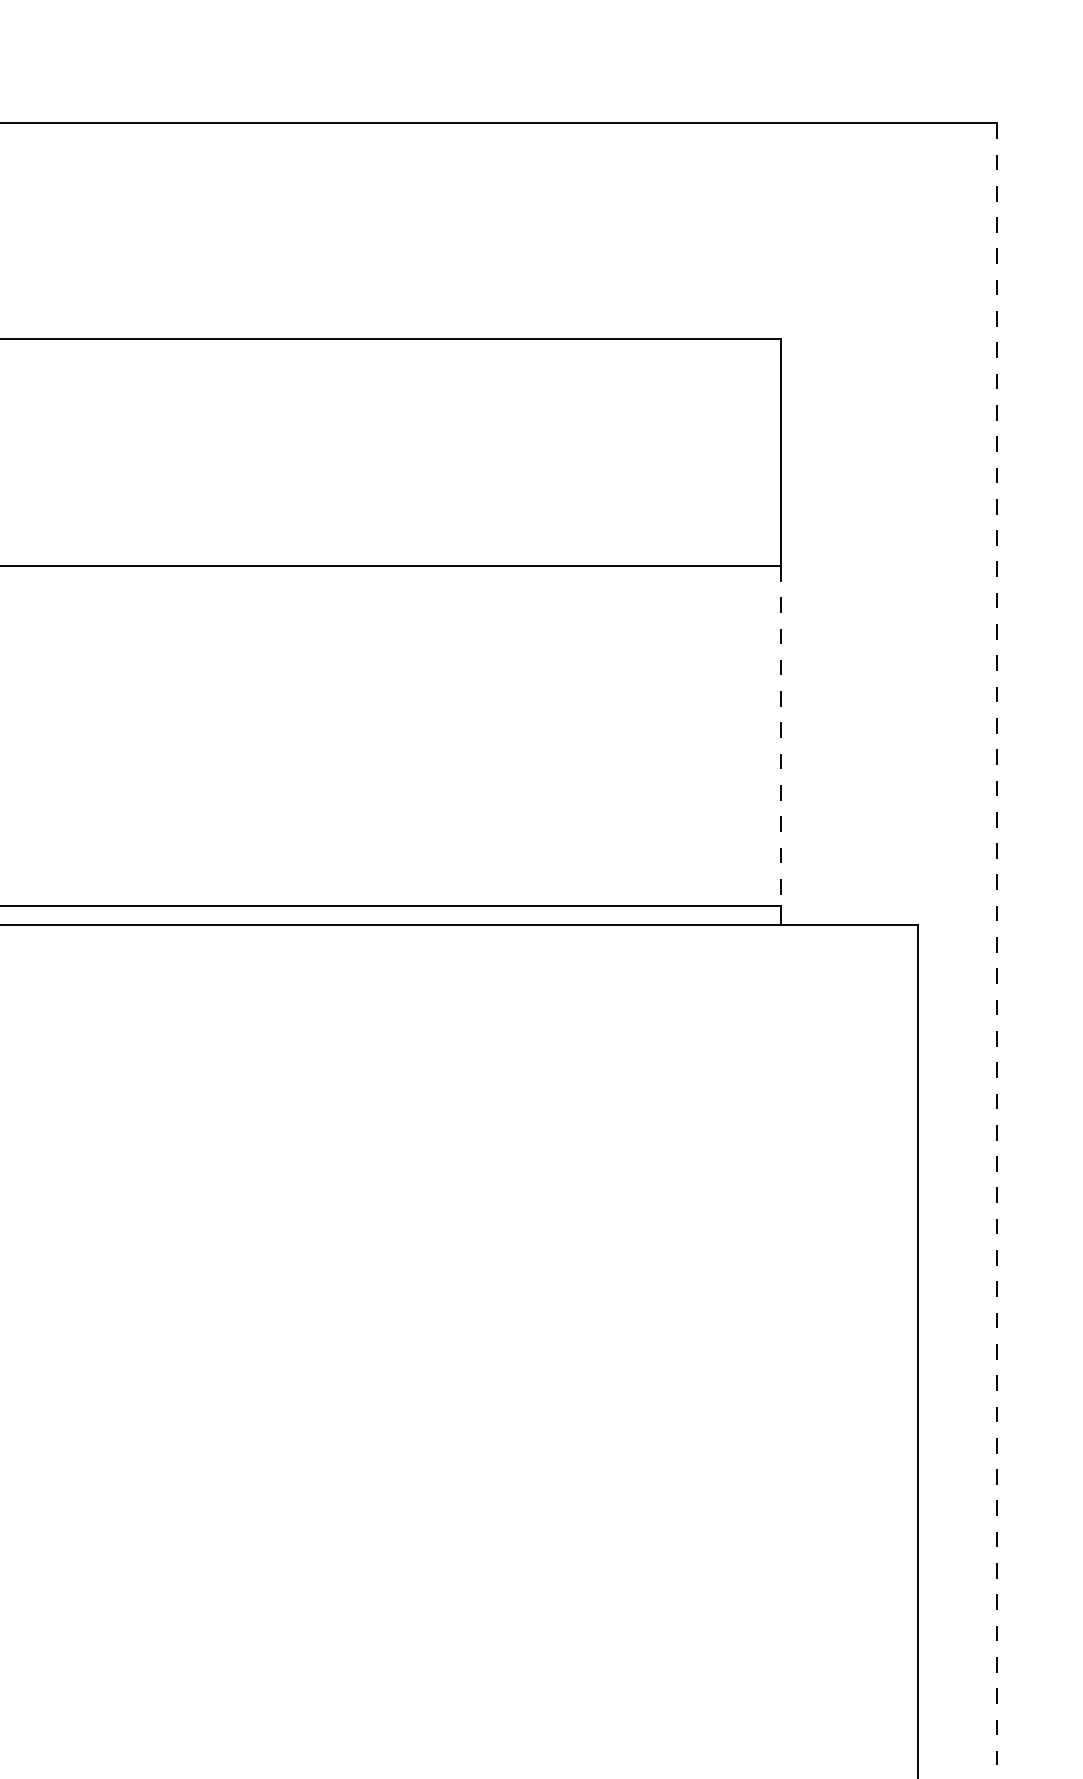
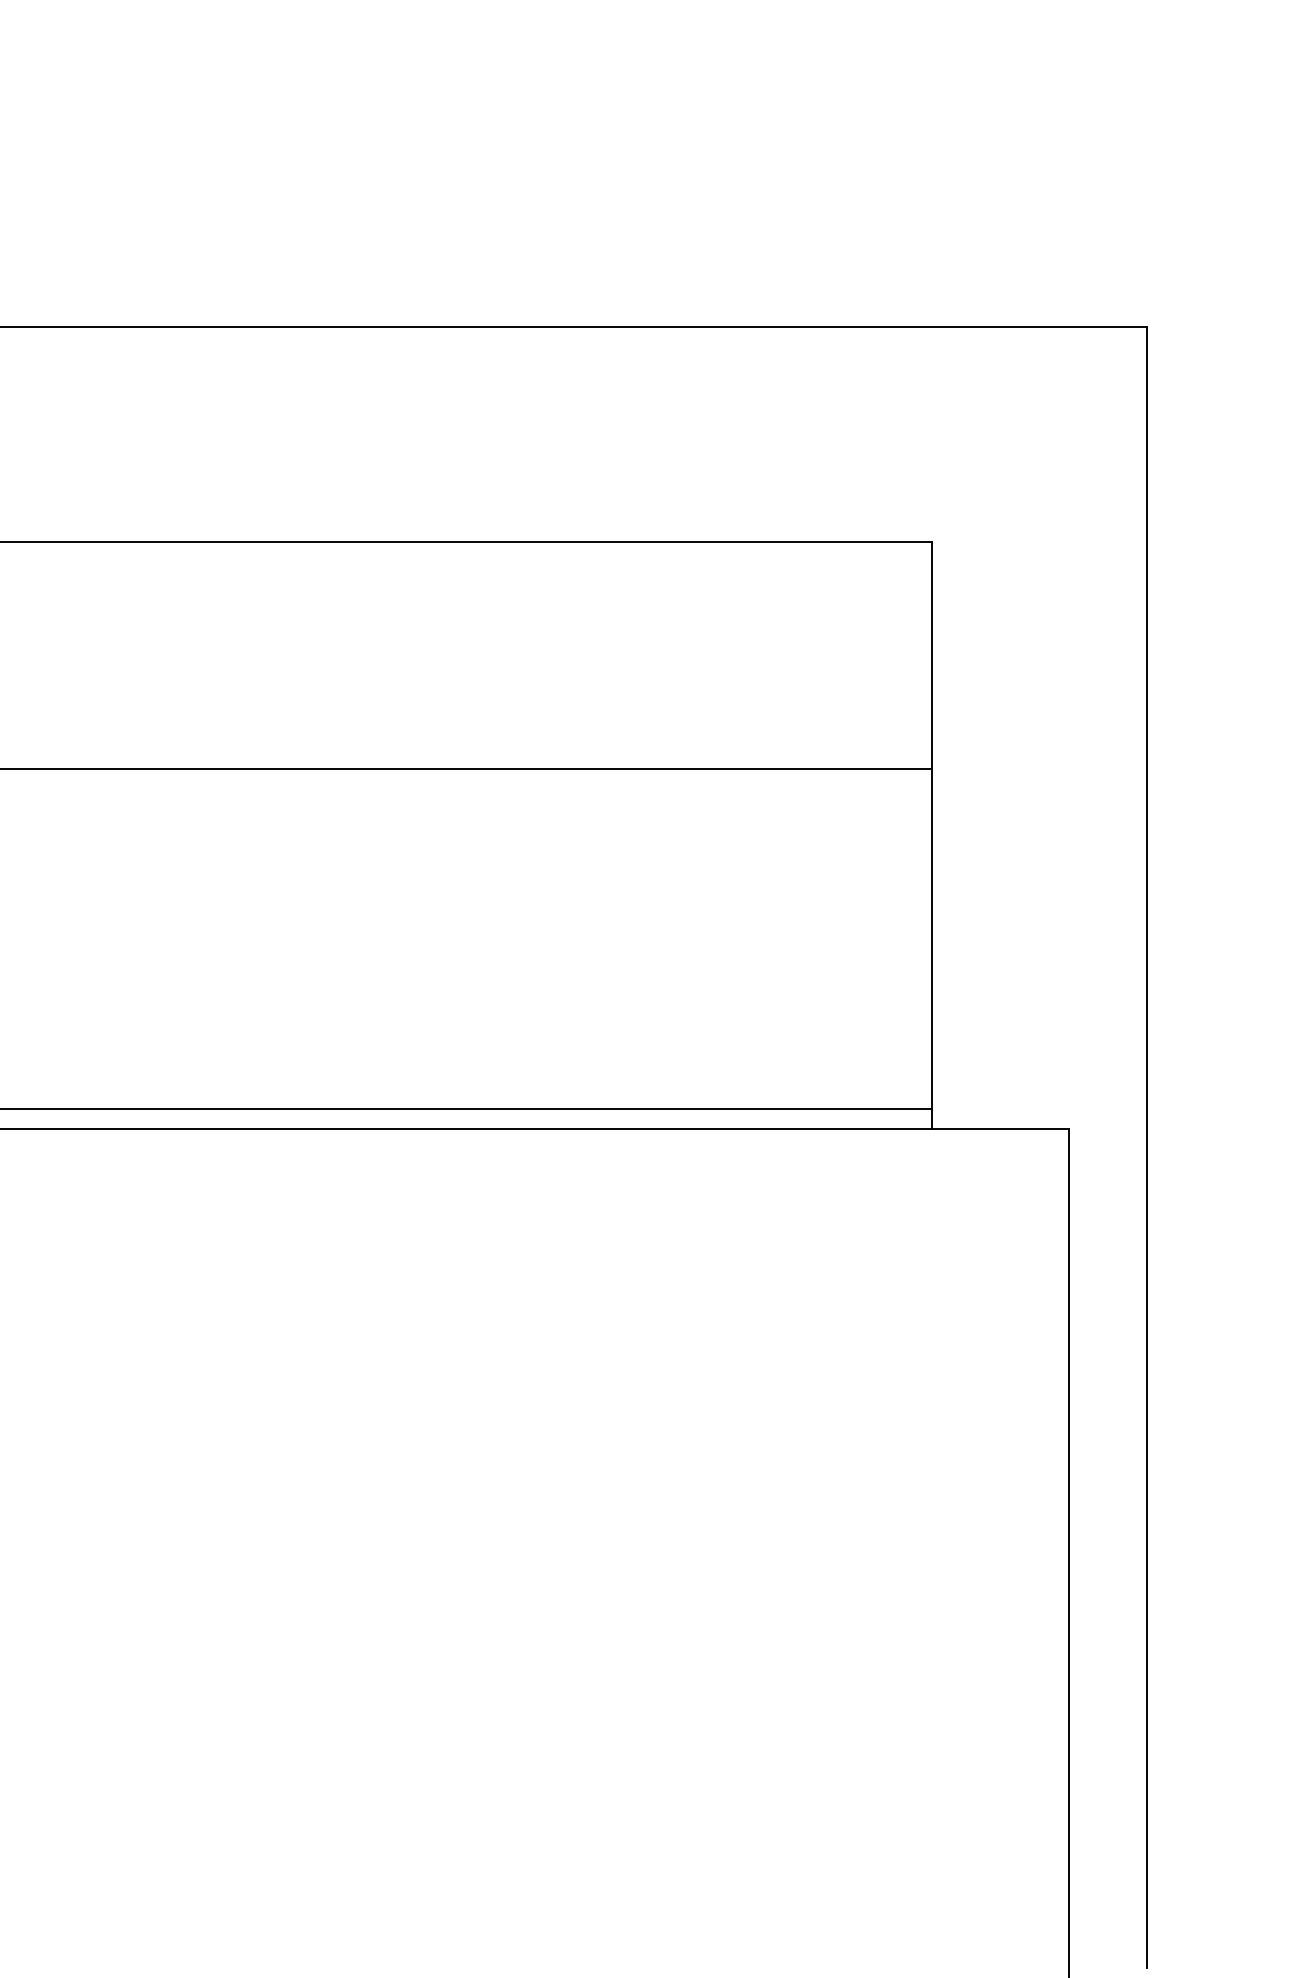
line: (781, 736) -> (932, 939), dashed -> solid
line: (996, 944) -> (1147, 1147), dashed -> solid

